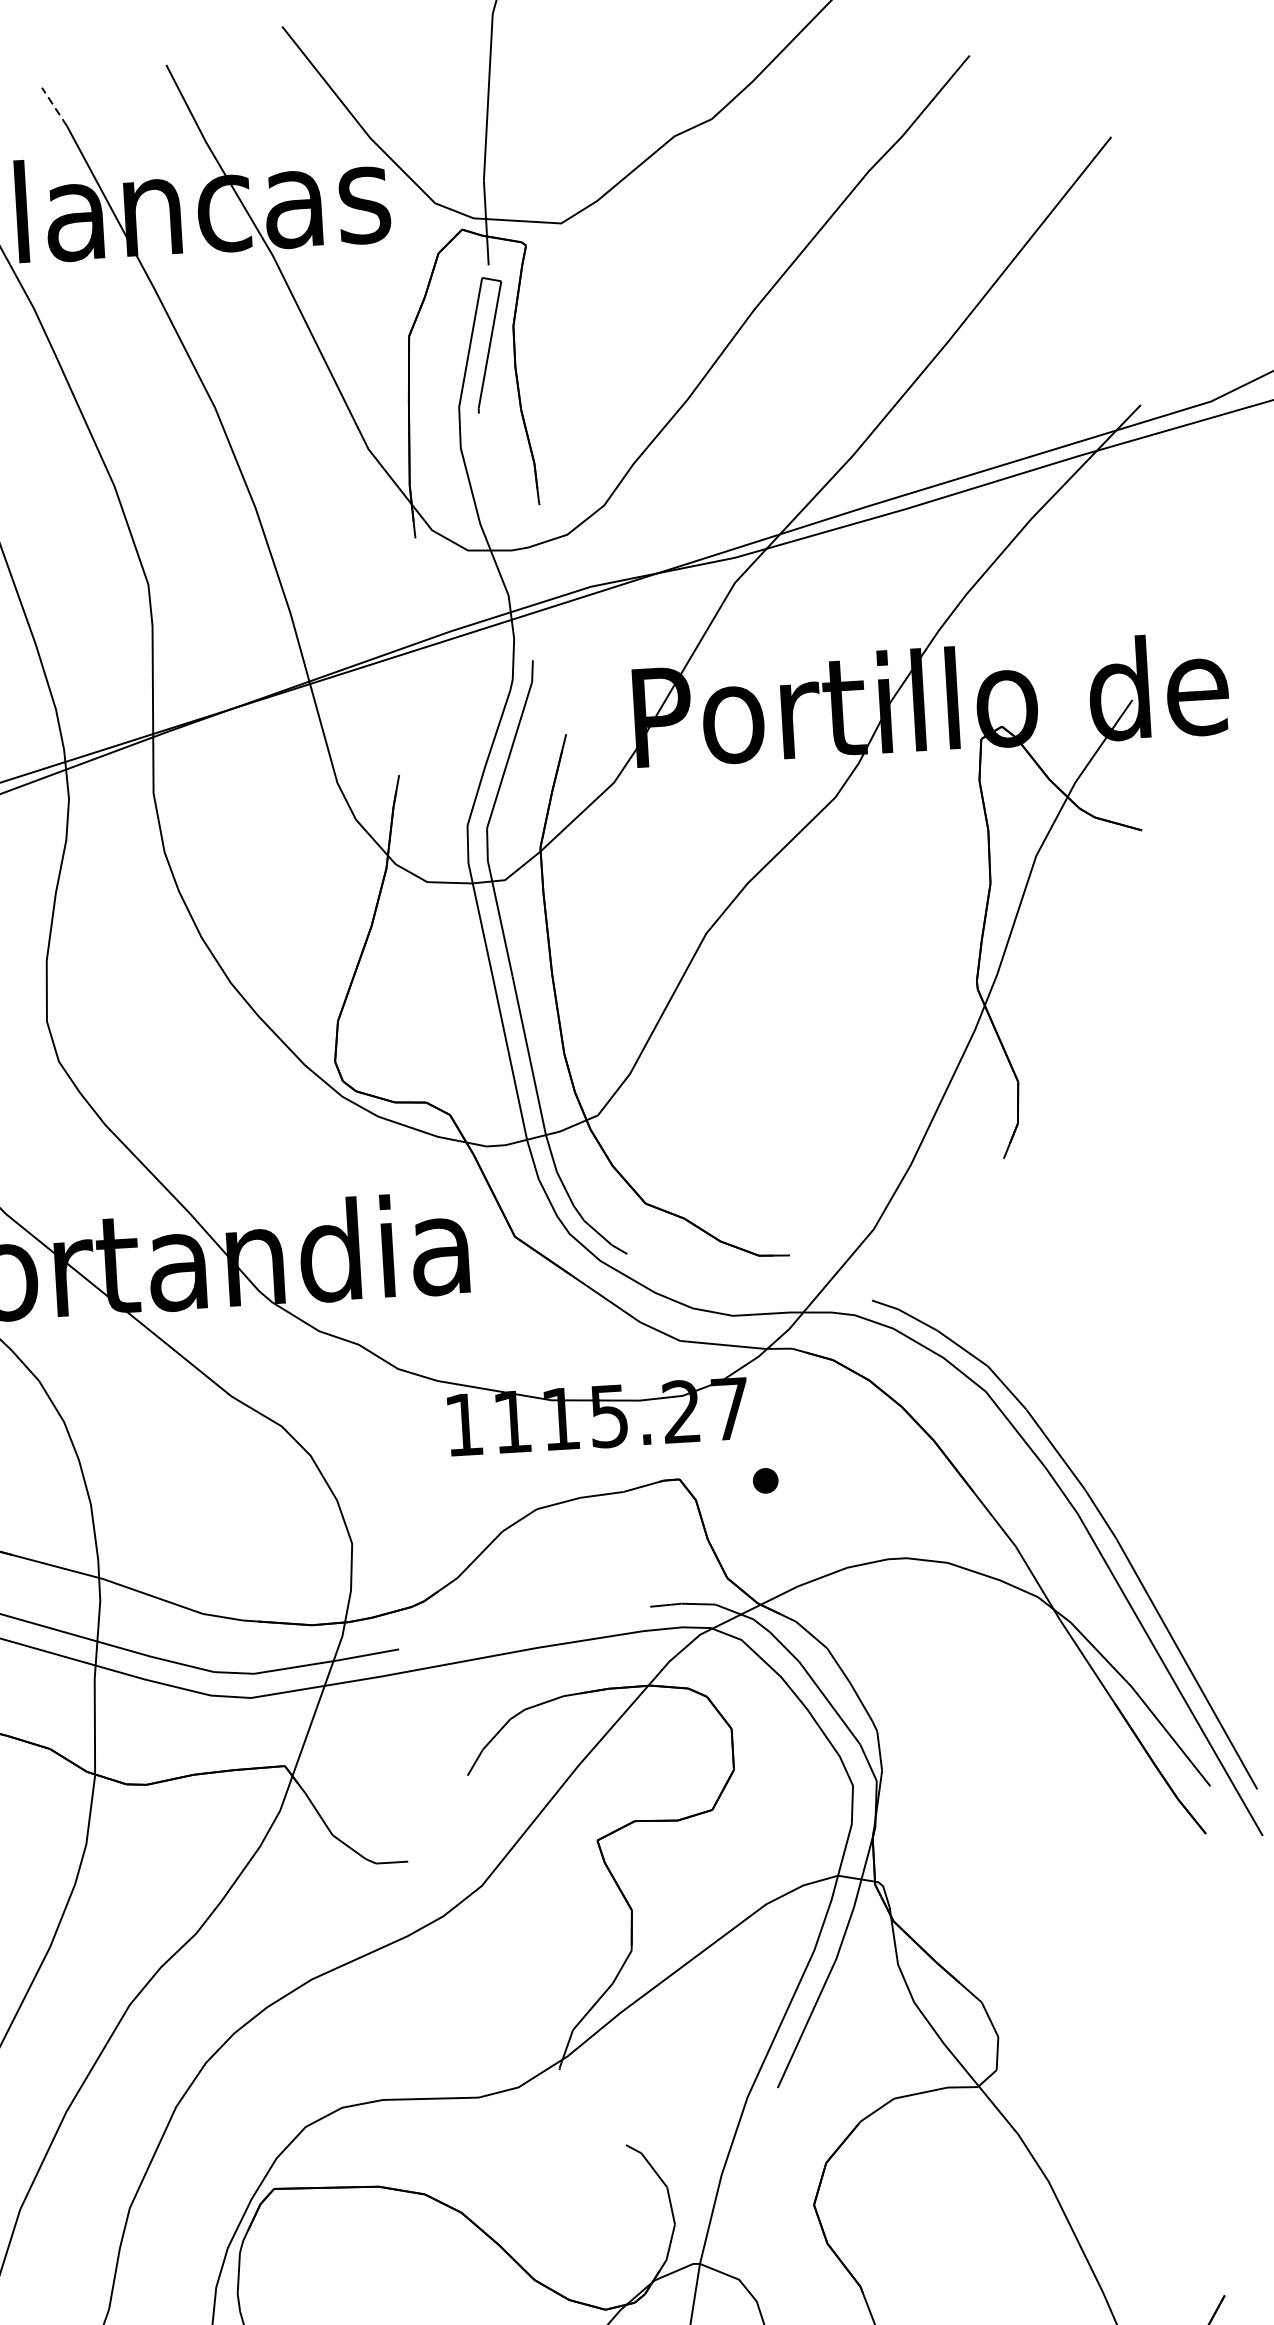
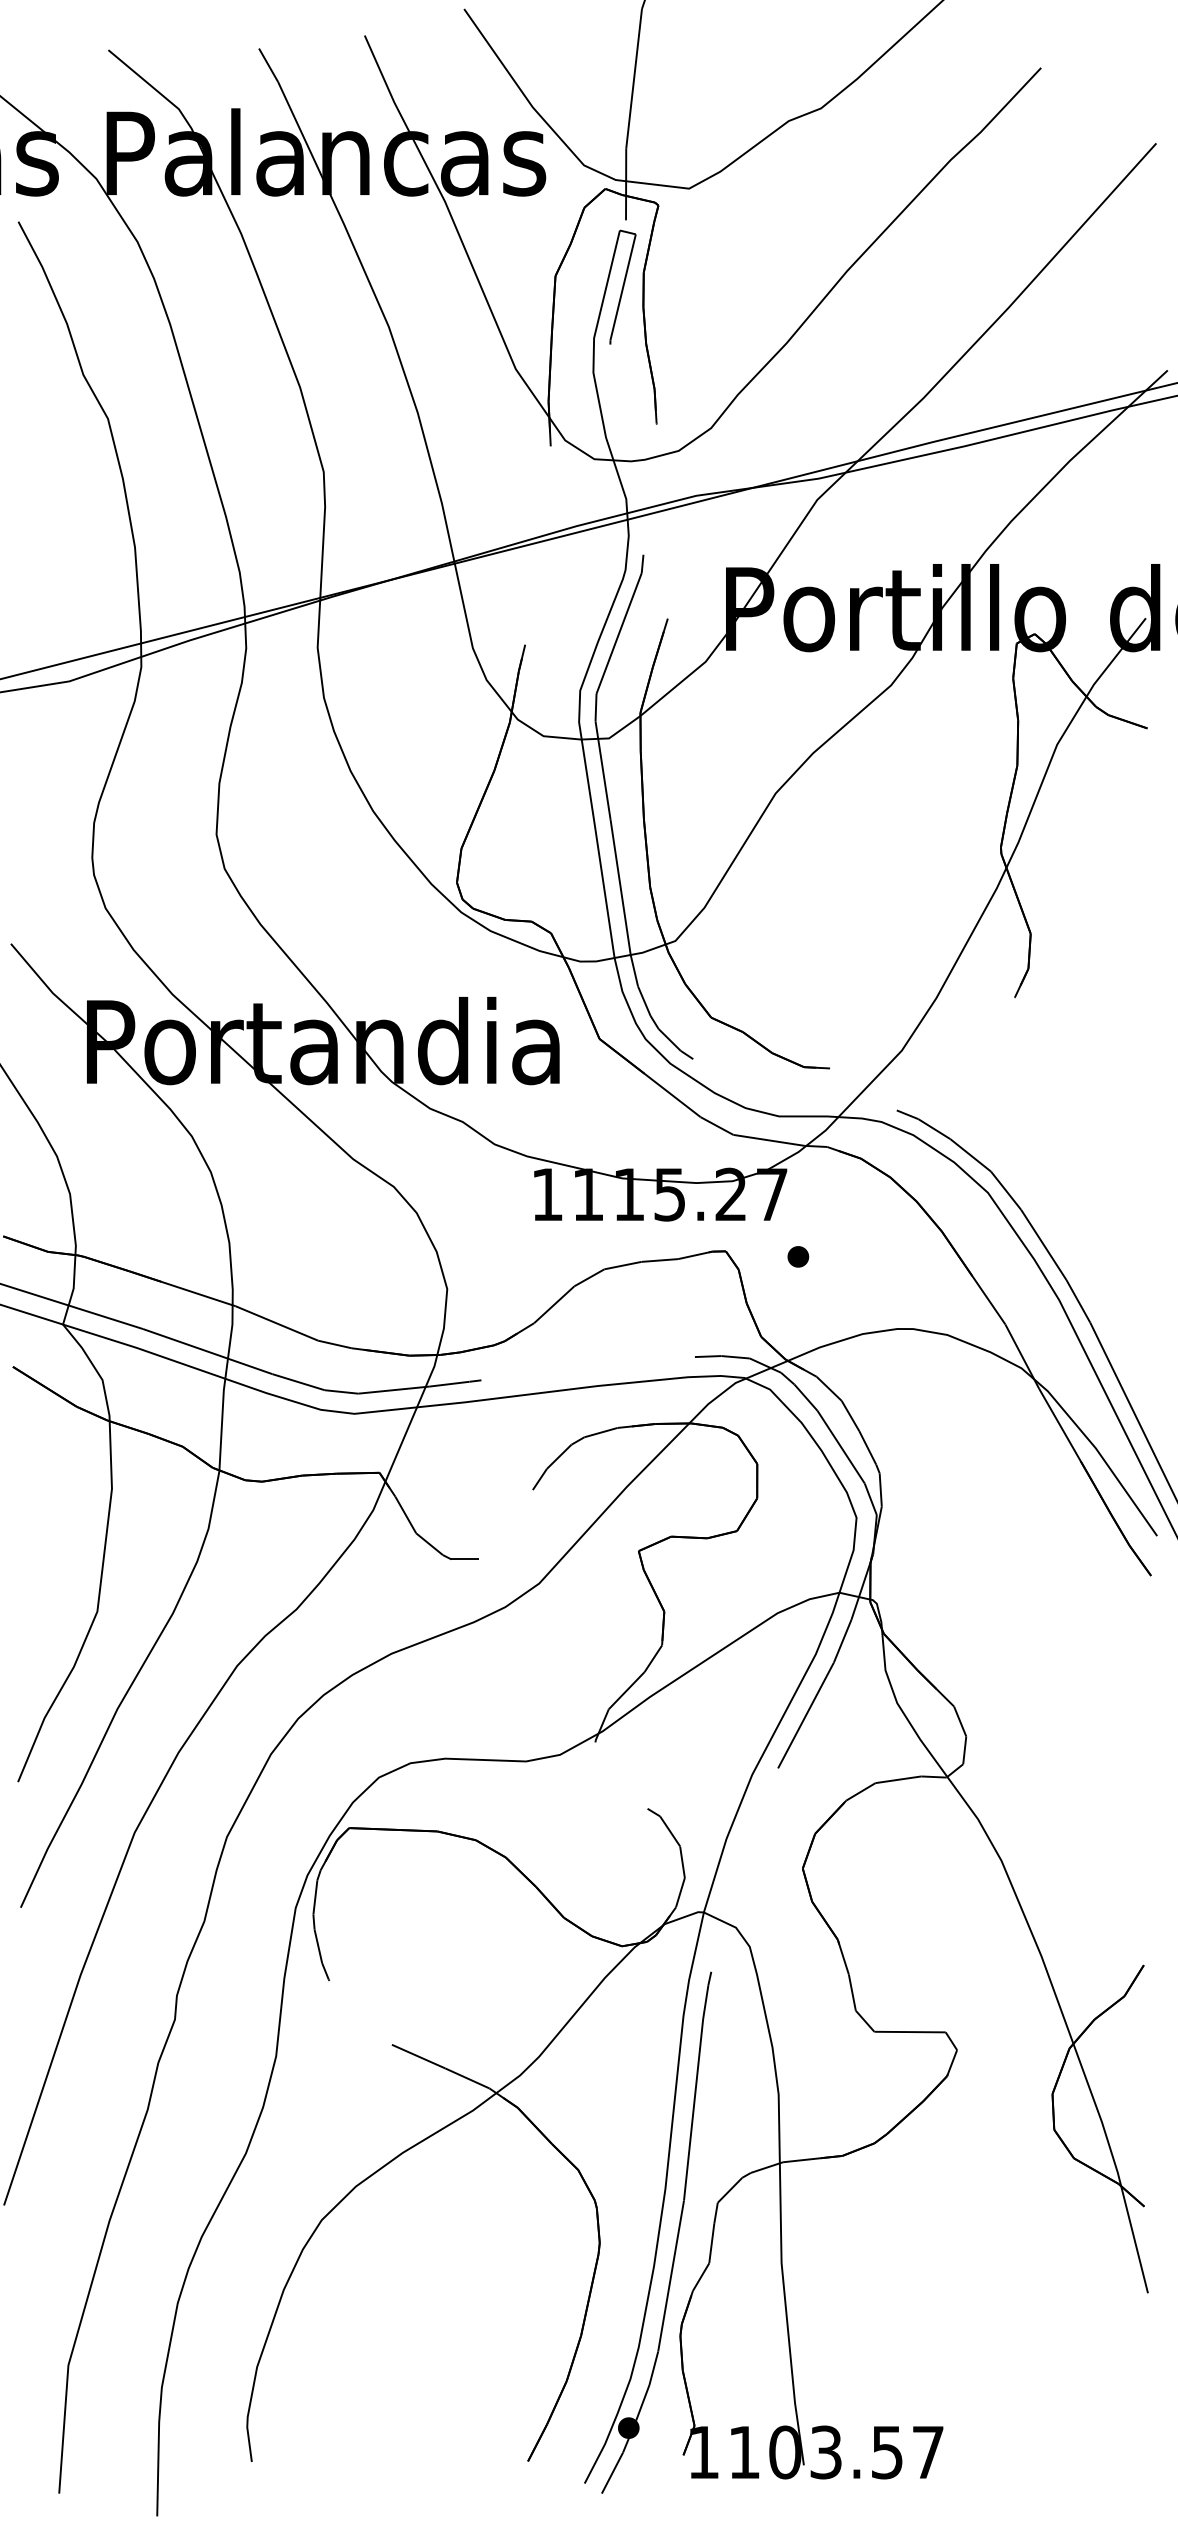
line: (54, 105) -> (268, 64), dashed -> solid

